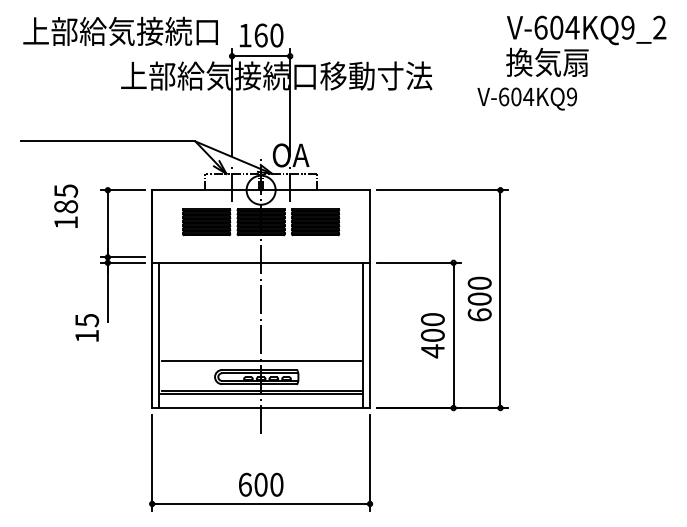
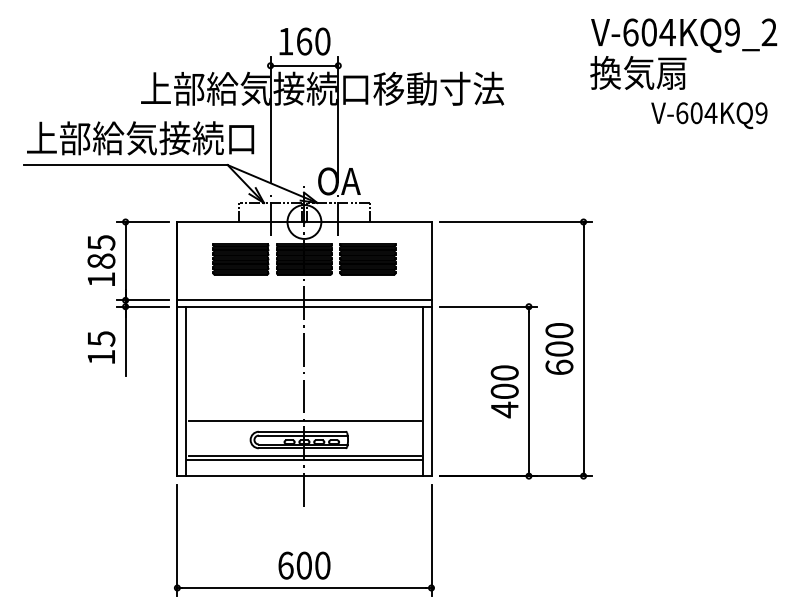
text: (120, 30) -> (140, 137), moved
text: (526, 98) -> (708, 115), moved
text: (66, 205) -> (101, 259), moved
line: (261, 257) -> (304, 300), added
text: (87, 327) -> (101, 347), moved

